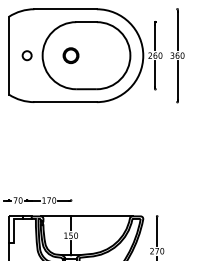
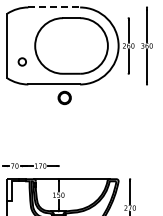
line: (65, 9) -> (54, 7), solid -> dashed
circle: (26, 55) -> (21, 61), moved
part: (70, 55) -> (64, 97), moved

